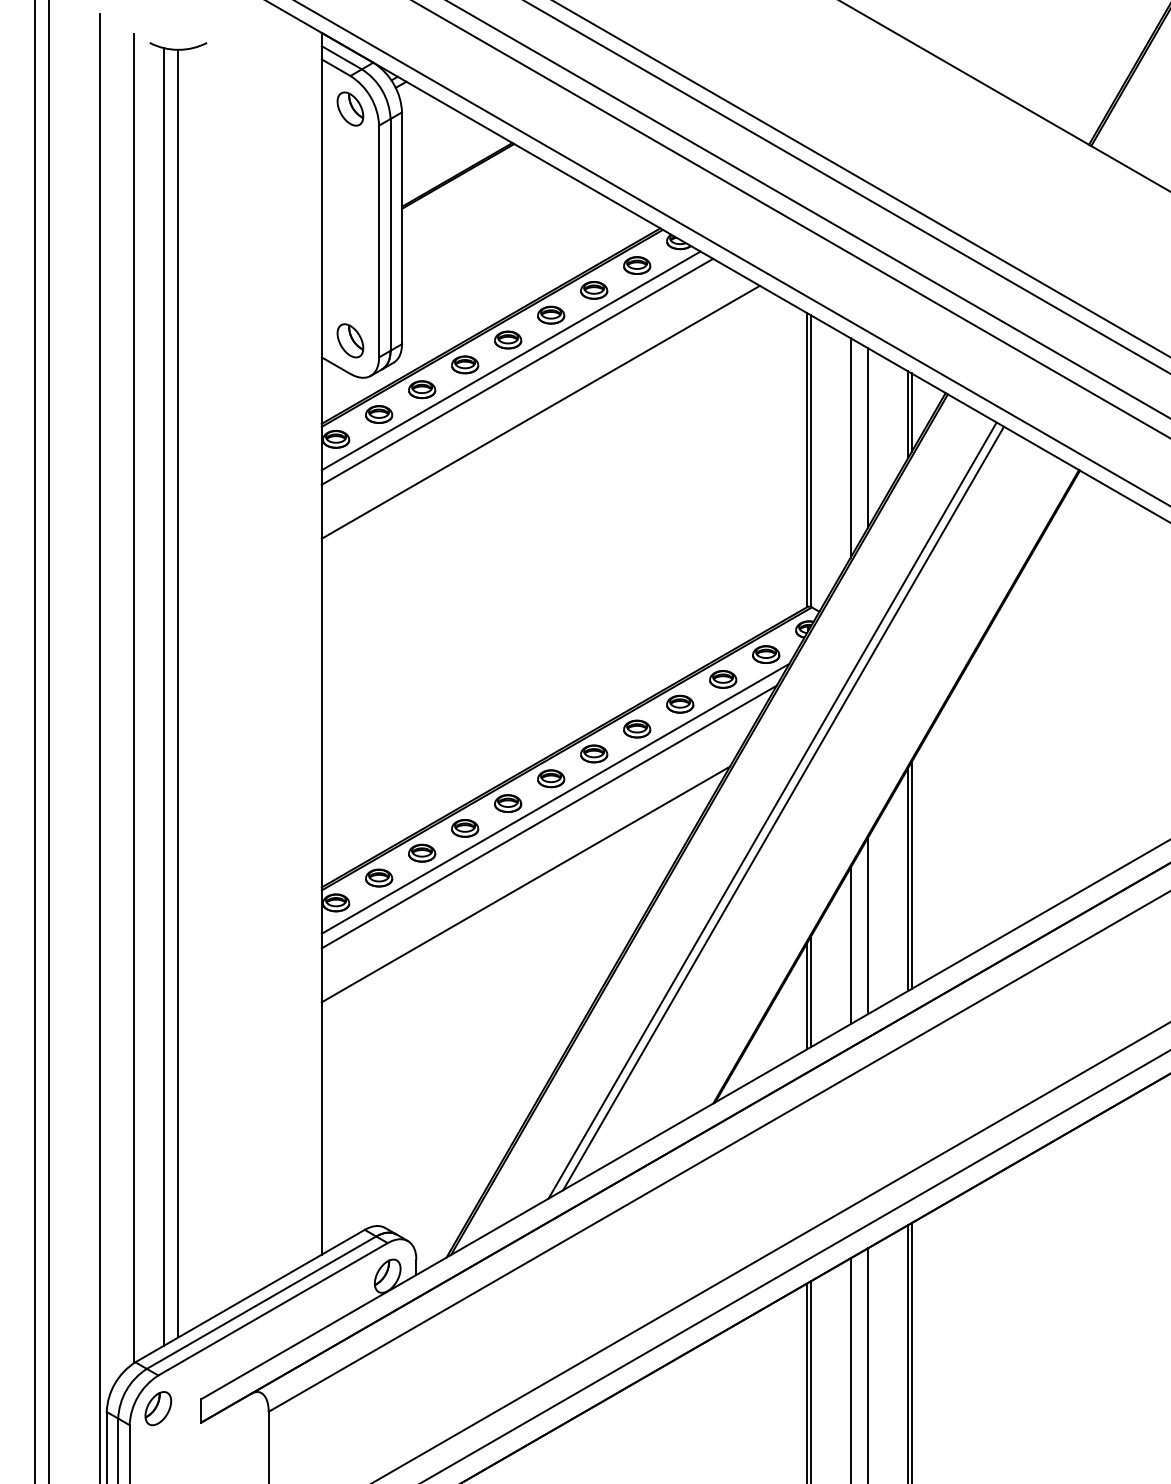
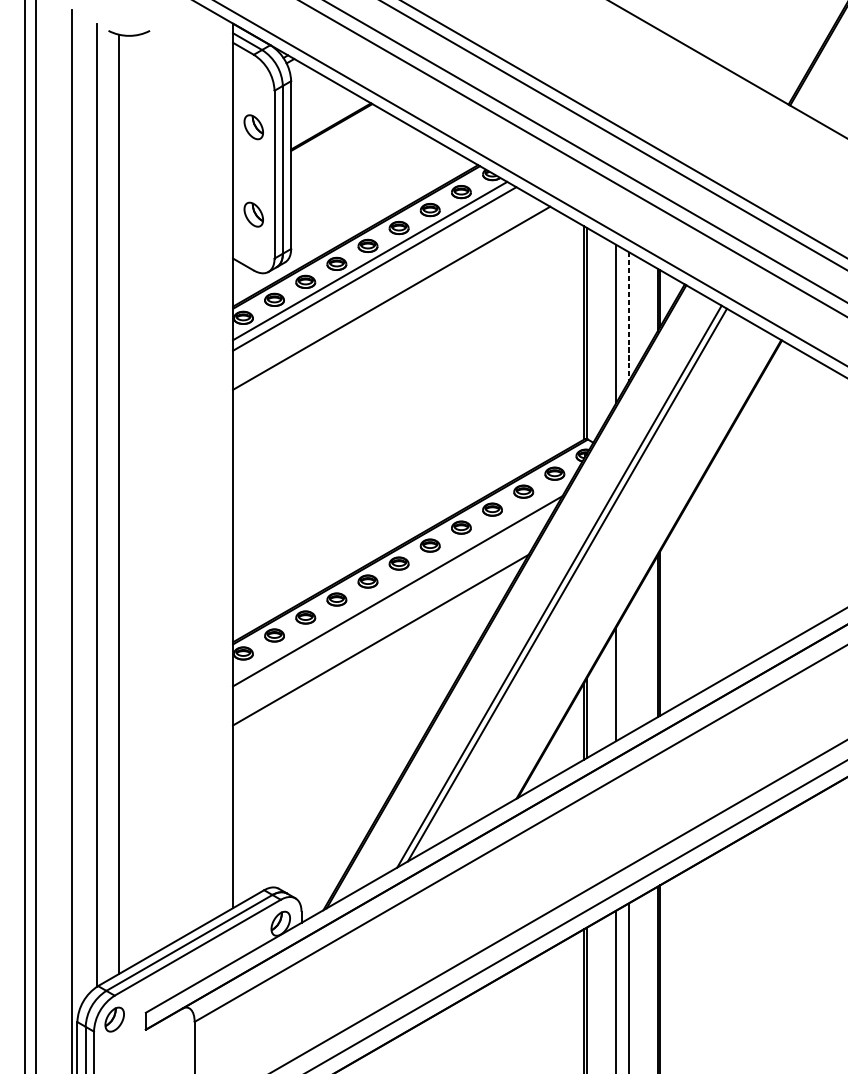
part: (350, 108) -> (253, 126), moved
part: (350, 340) -> (253, 214), moved
line: (867, 437) -> (628, 316), solid -> dashed
line: (178, 693) -> (129, 501), removed
line: (555, 798) -> (402, 577), removed
line: (867, 925) -> (628, 669), removed

